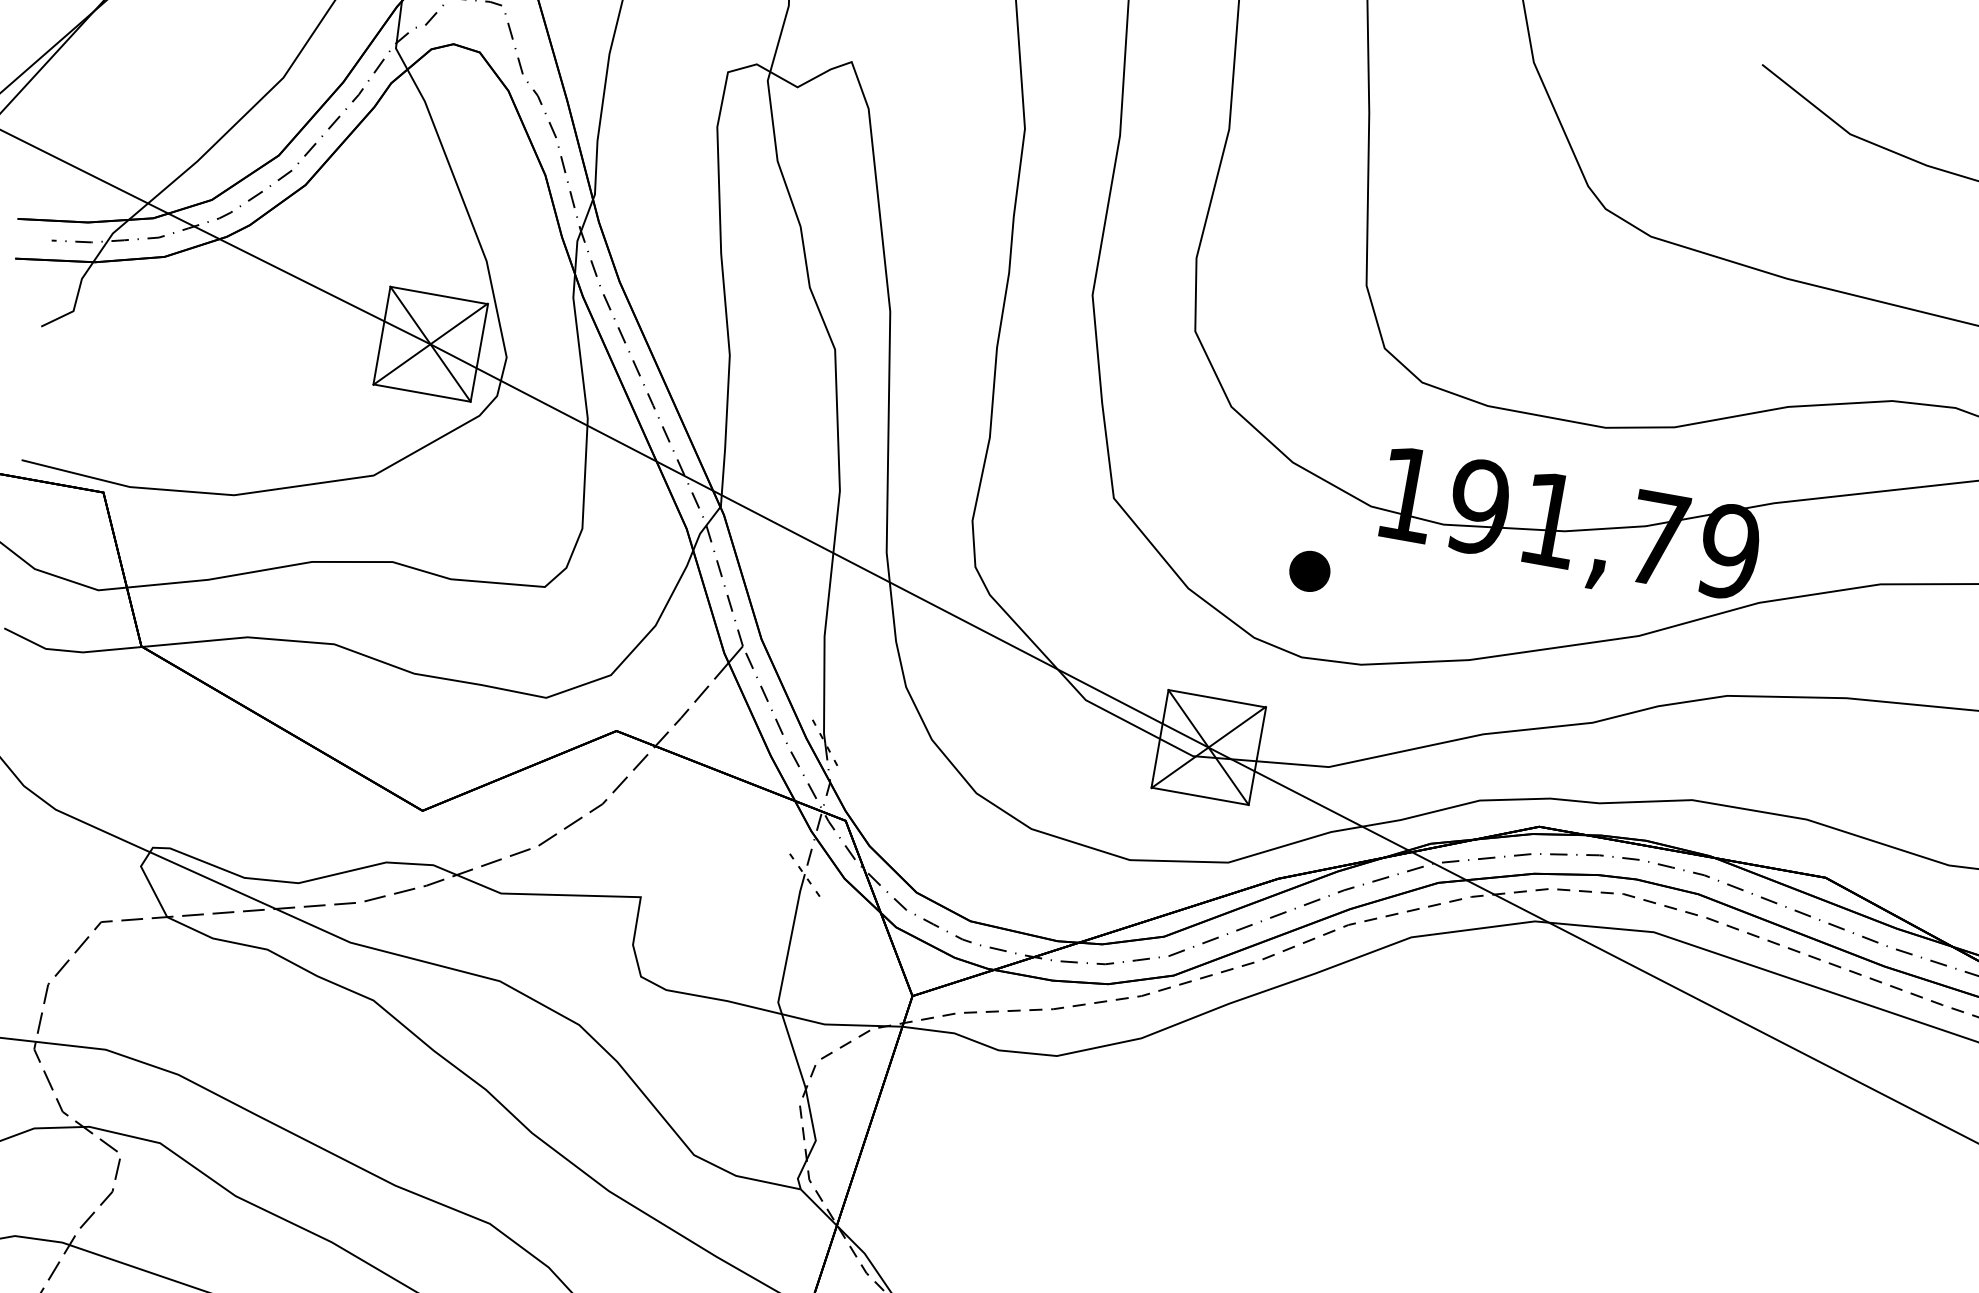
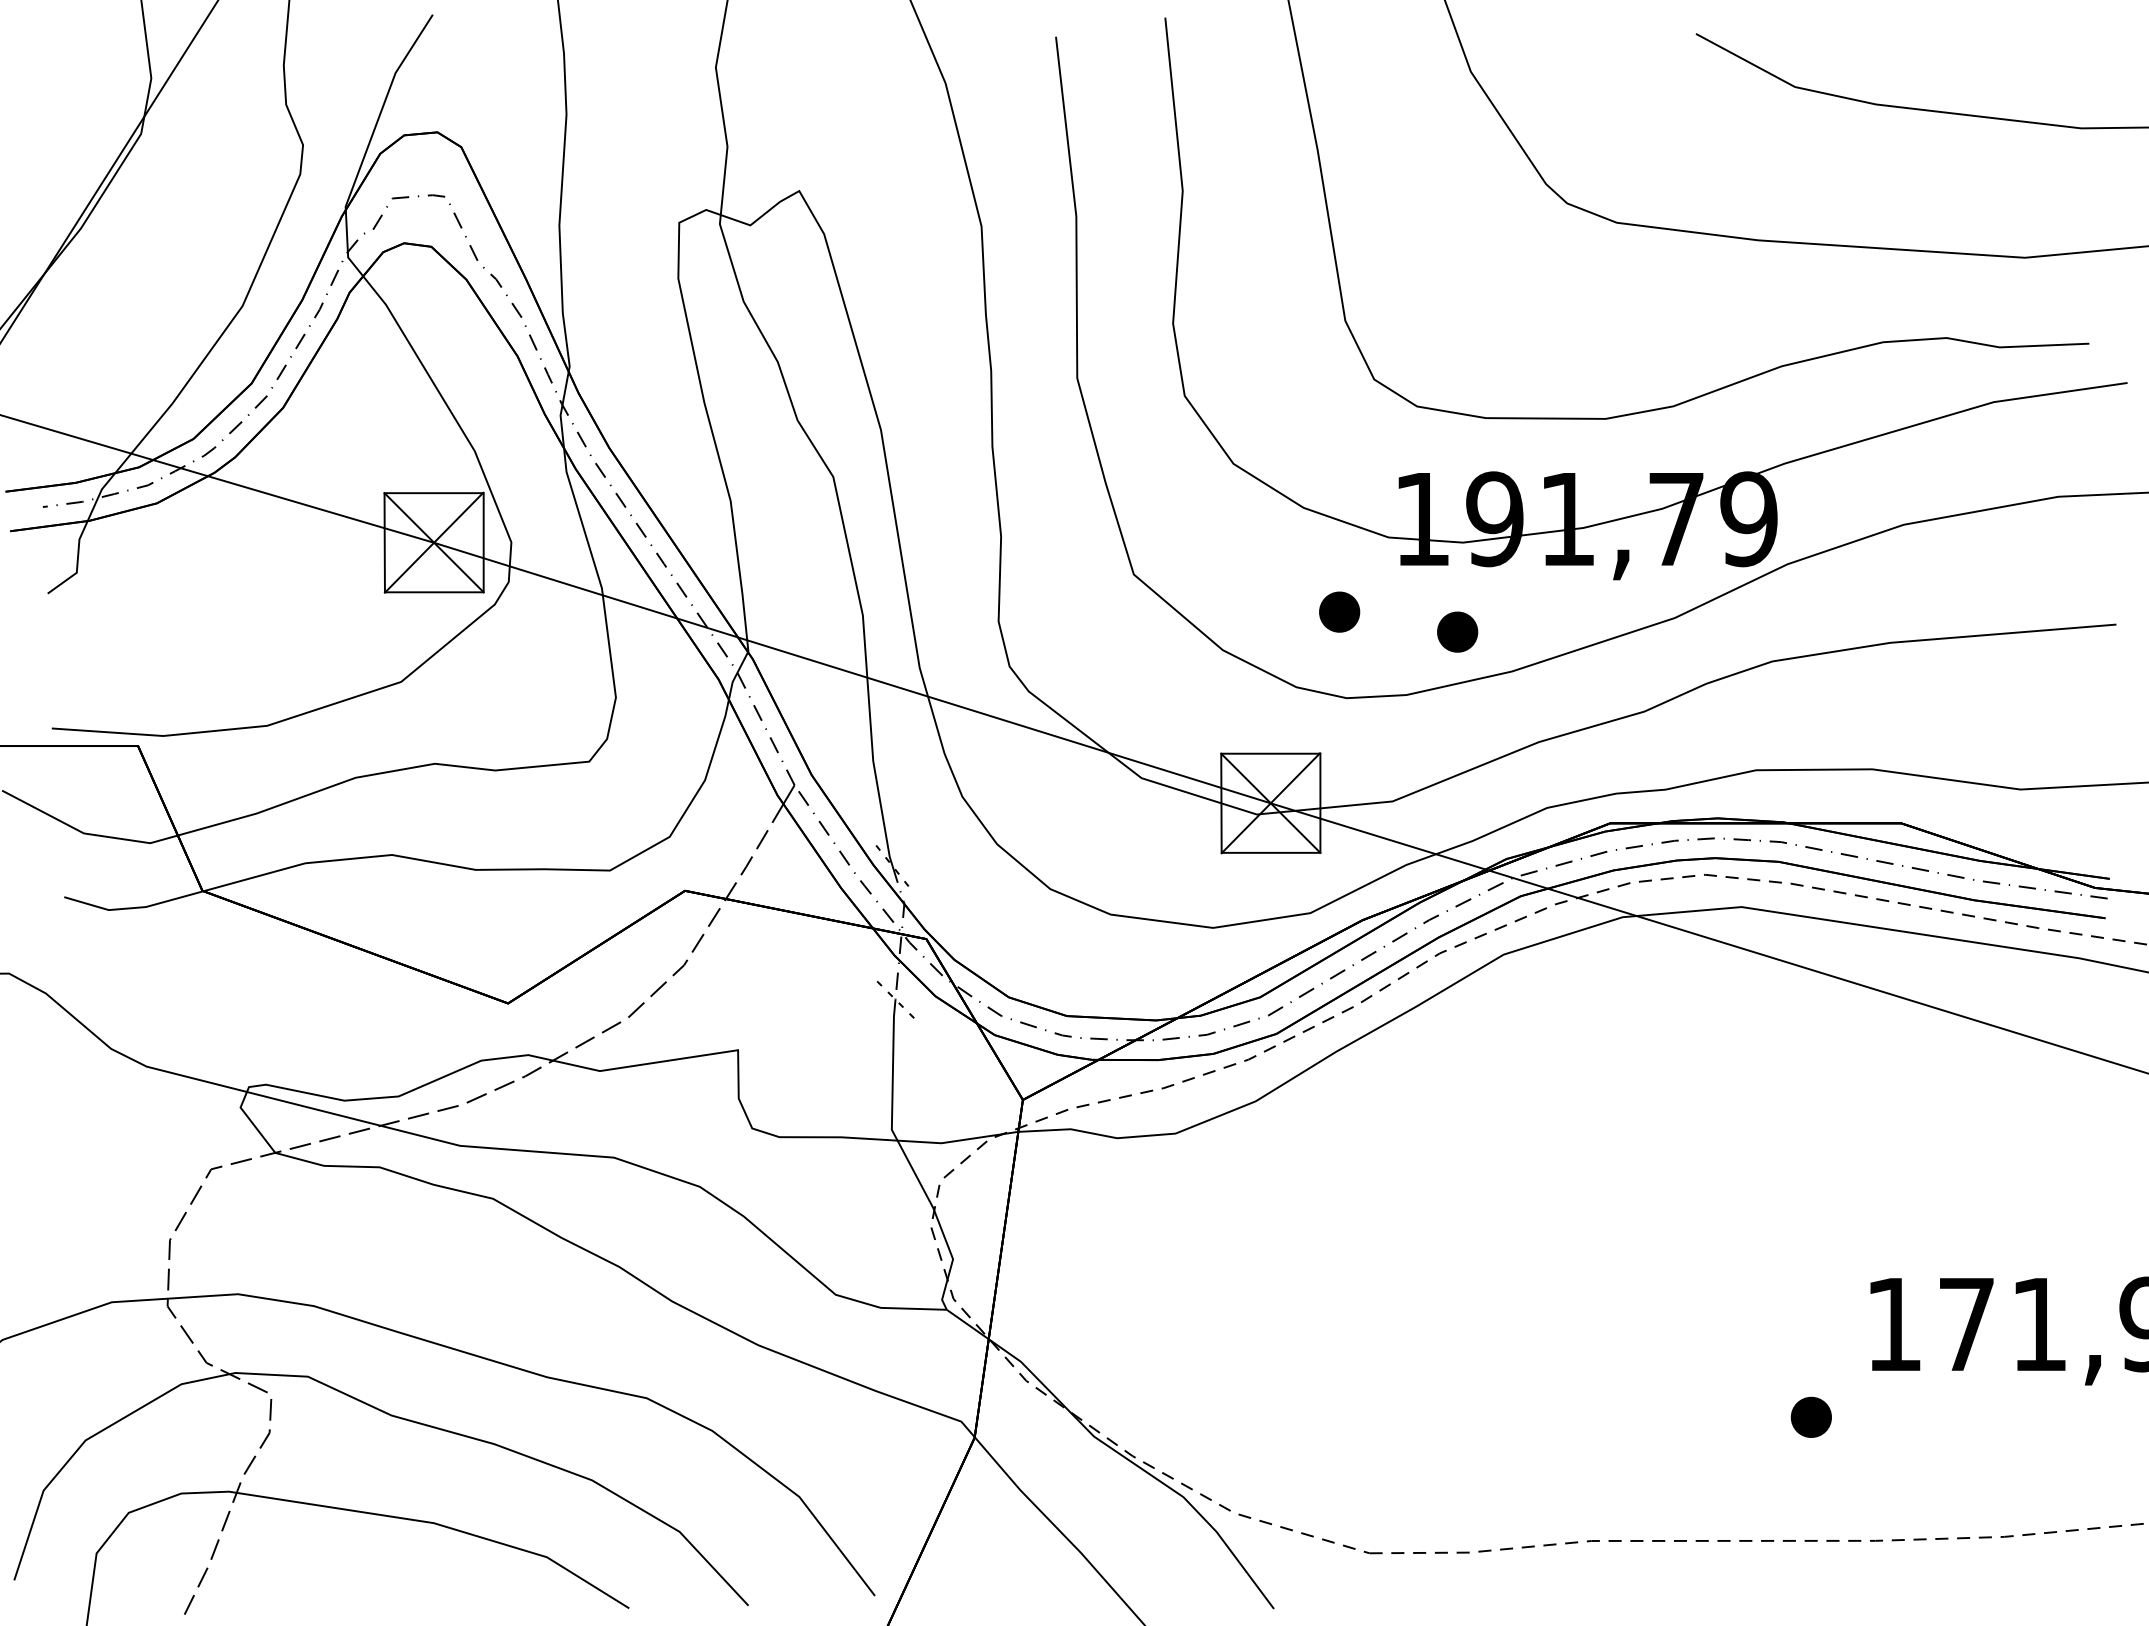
part: (1422, 611) -> (1457, 631), added

